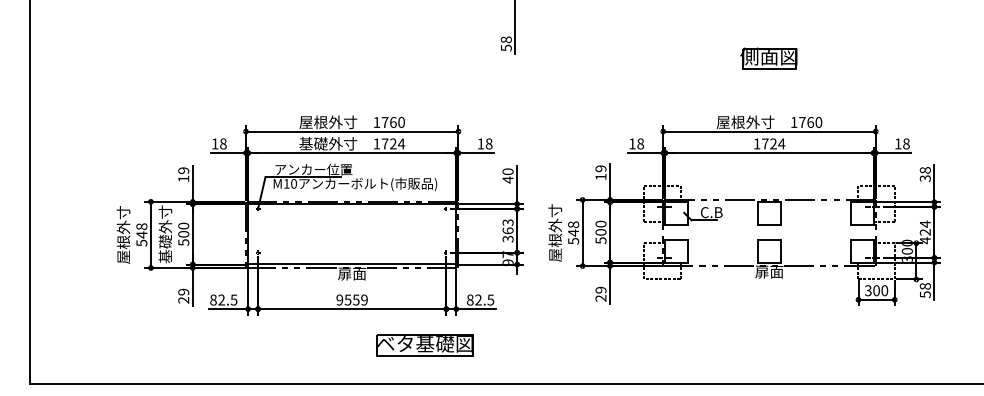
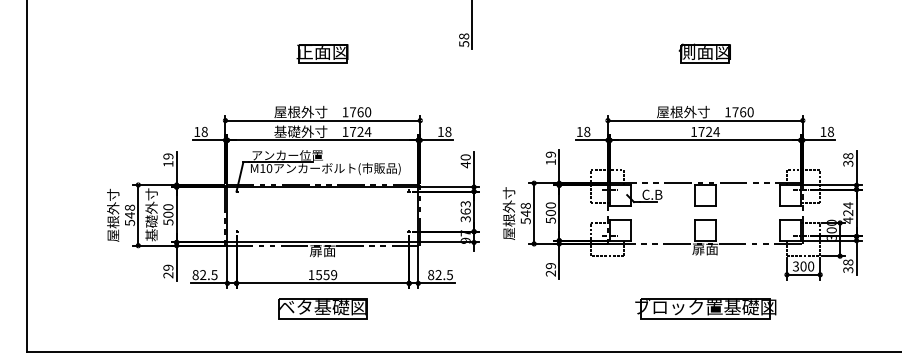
part: (351, 58) -> (322, 53), added
text: (924, 293) -> (847, 269), 58 -> 38
text: (339, 300) -> (311, 275), 9559 -> 1559
part: (769, 336) -> (705, 308), added
part: (424, 345) -> (322, 308), moved

